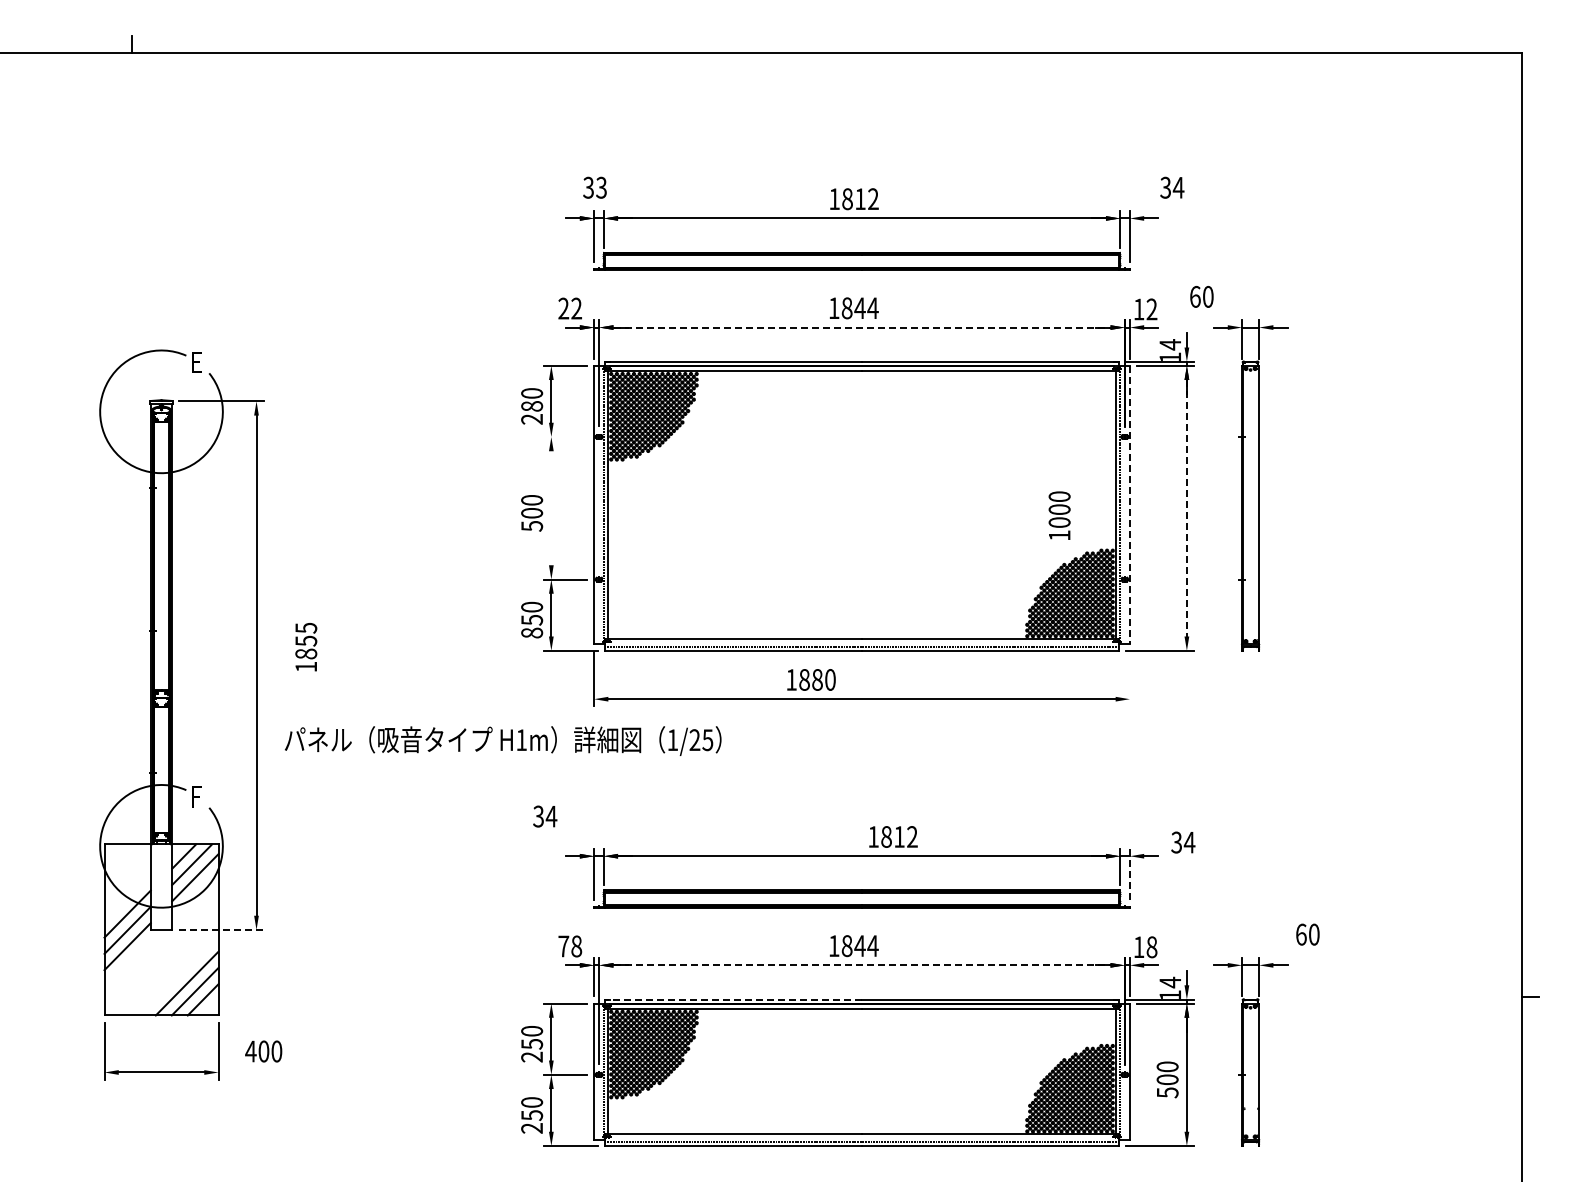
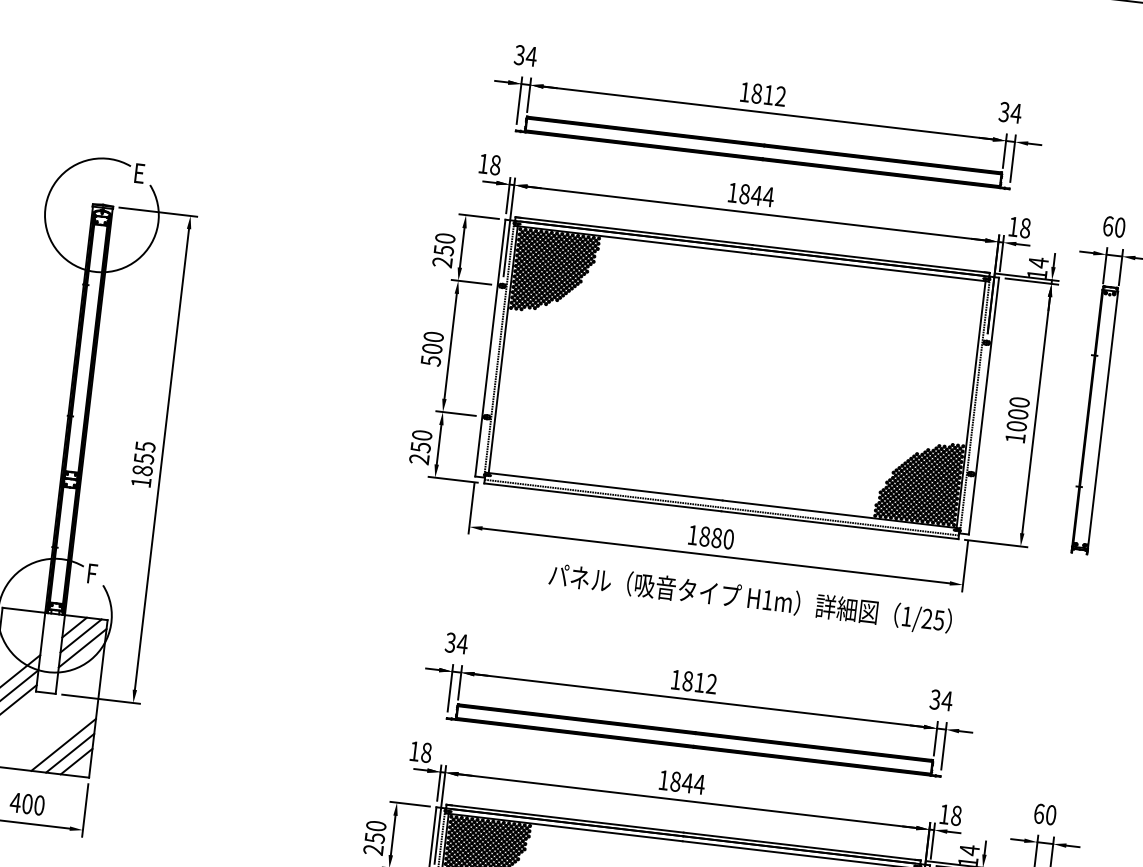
text: (601, 187) -> (531, 56), 33 -> 34
text: (1172, 187) -> (1010, 112), moved
text: (1201, 296) -> (1113, 226), moved
text: (570, 308) -> (489, 164), 22 -> 18
text: (1151, 309) -> (1025, 228), 12 -> 18
line: (862, 327) -> (756, 213), dashed -> solid
text: (531, 406) -> (443, 250), 280 -> 250
line: (565, 437) -> (471, 282), added
line: (1129, 505) -> (983, 406), dashed -> solid
line: (551, 508) -> (450, 346), added
line: (1186, 508) -> (1035, 415), dashed -> solid
text: (1059, 515) -> (1017, 419), moved
text: (532, 632) -> (419, 458), 850 -> 250
text: (306, 647) -> (143, 464), moved
line: (1129, 678) -> (964, 565), added
text: (811, 679) -> (711, 536), moved
text: (503, 740) -> (750, 598), moved
text: (545, 816) -> (456, 643), moved
text: (893, 836) -> (694, 681), moved
text: (1183, 842) -> (941, 700), moved
line: (1129, 873) -> (943, 745), dashed -> solid
line: (221, 930) -> (101, 699), dashed -> solid
text: (1307, 934) -> (1044, 814), moved
text: (563, 946) -> (414, 751), 78 -> 18
line: (862, 965) -> (687, 801), dashed -> solid
line: (733, 999) -> (565, 818), dashed -> solid
text: (263, 1051) -> (27, 804), moved

